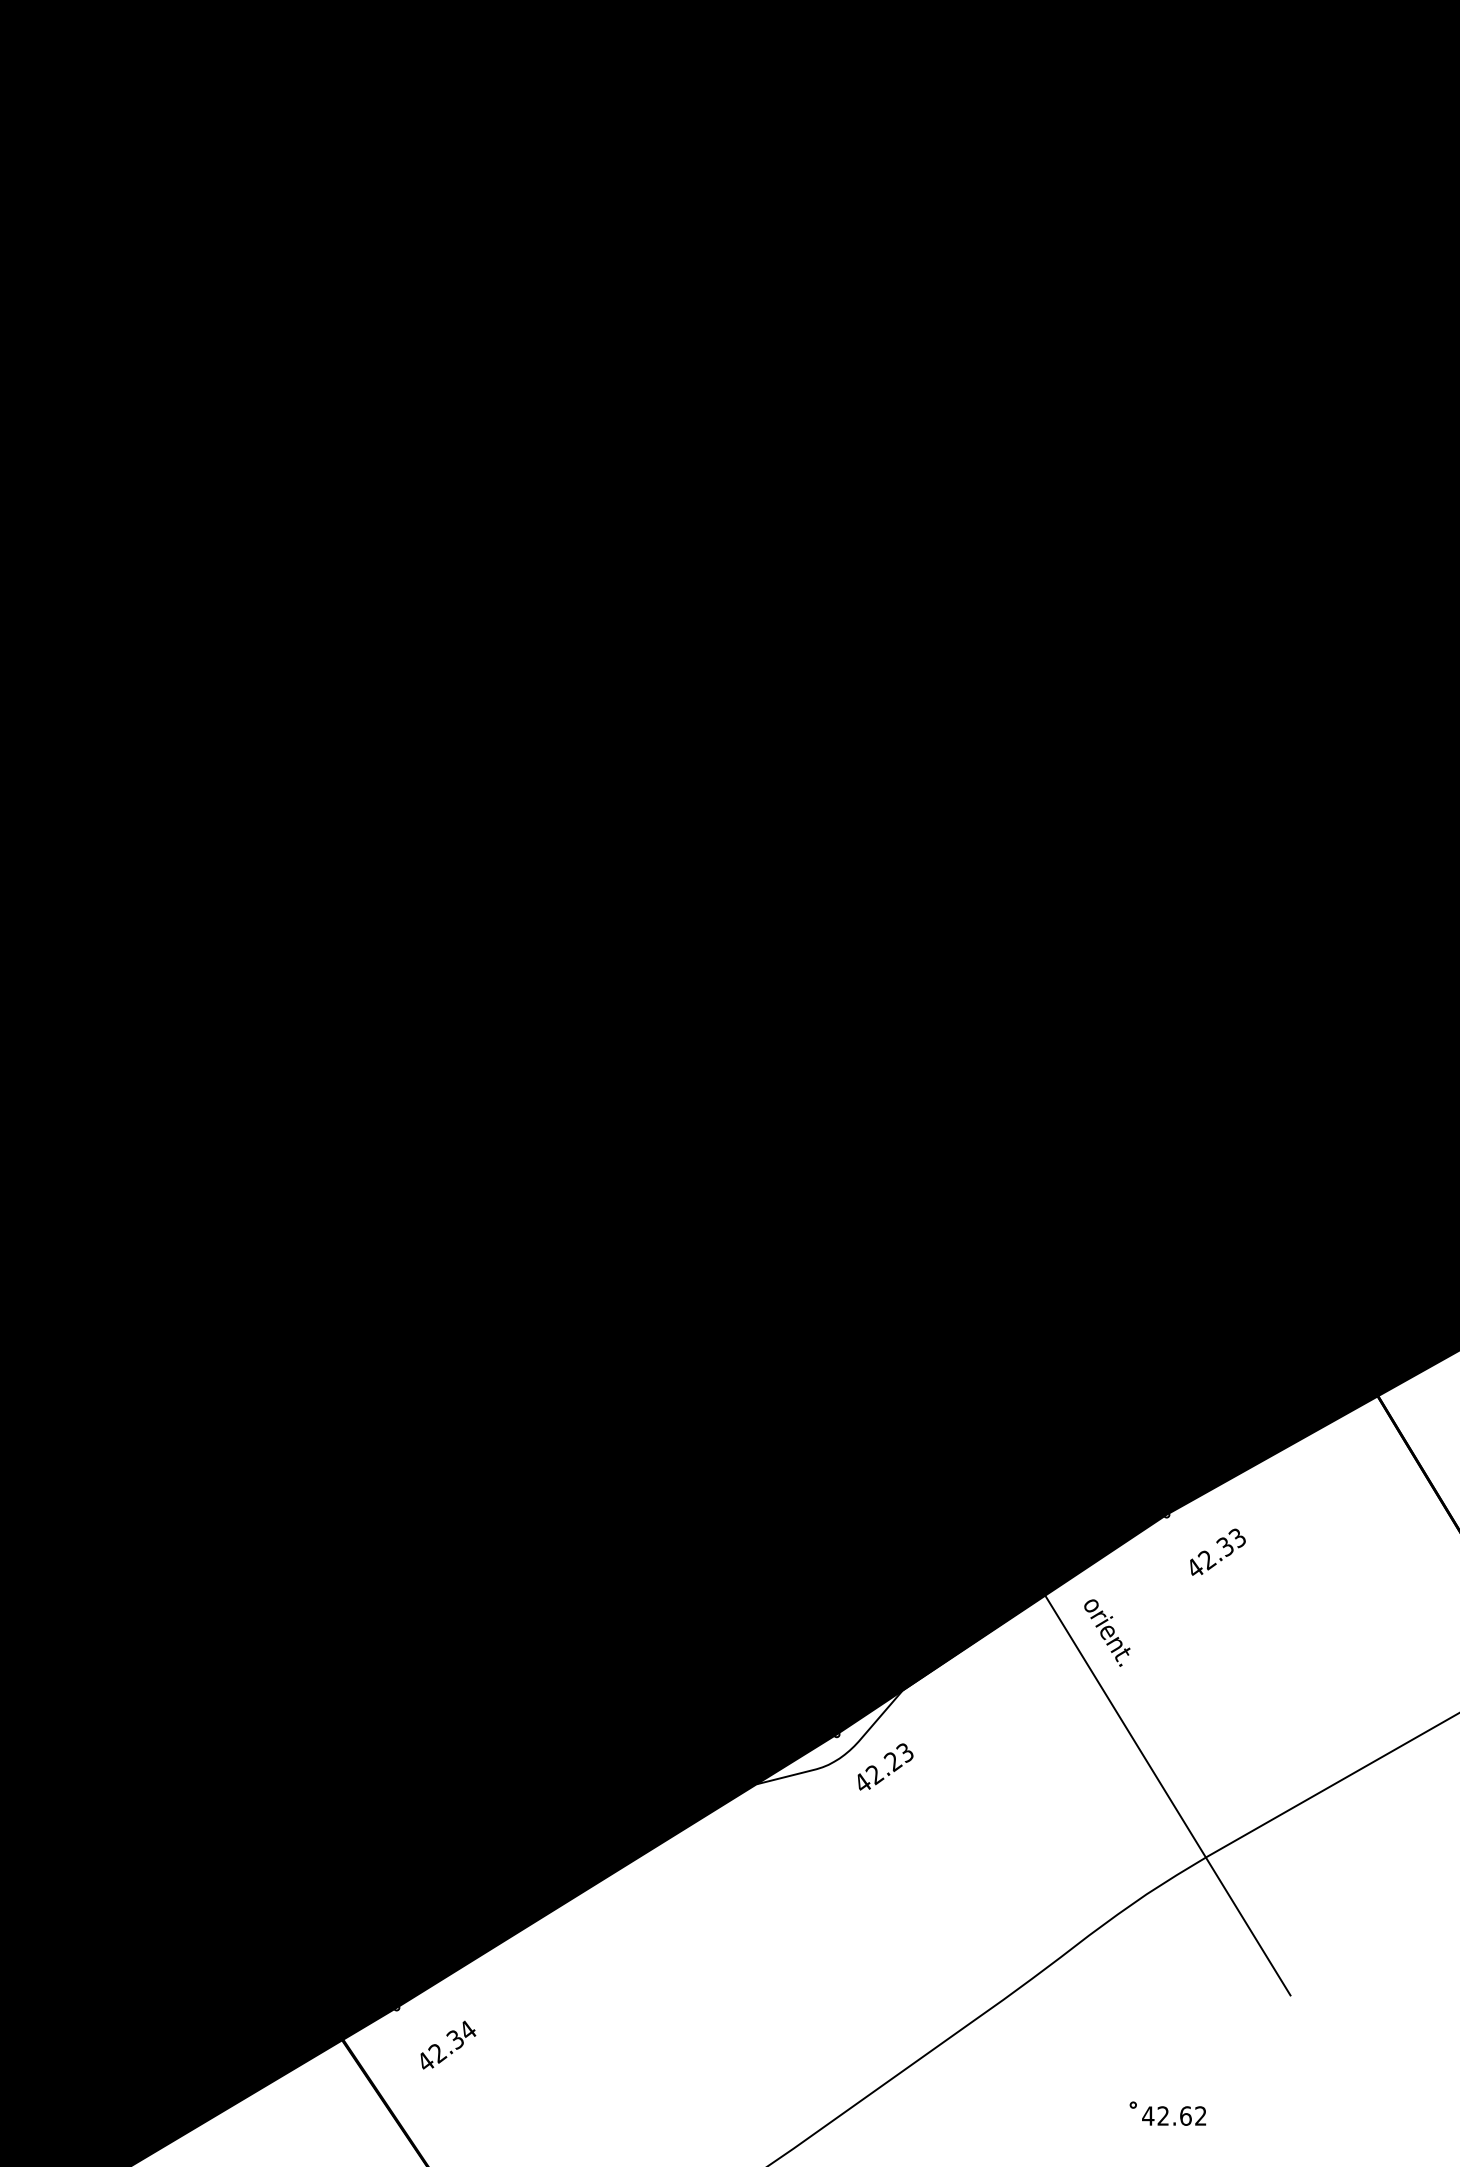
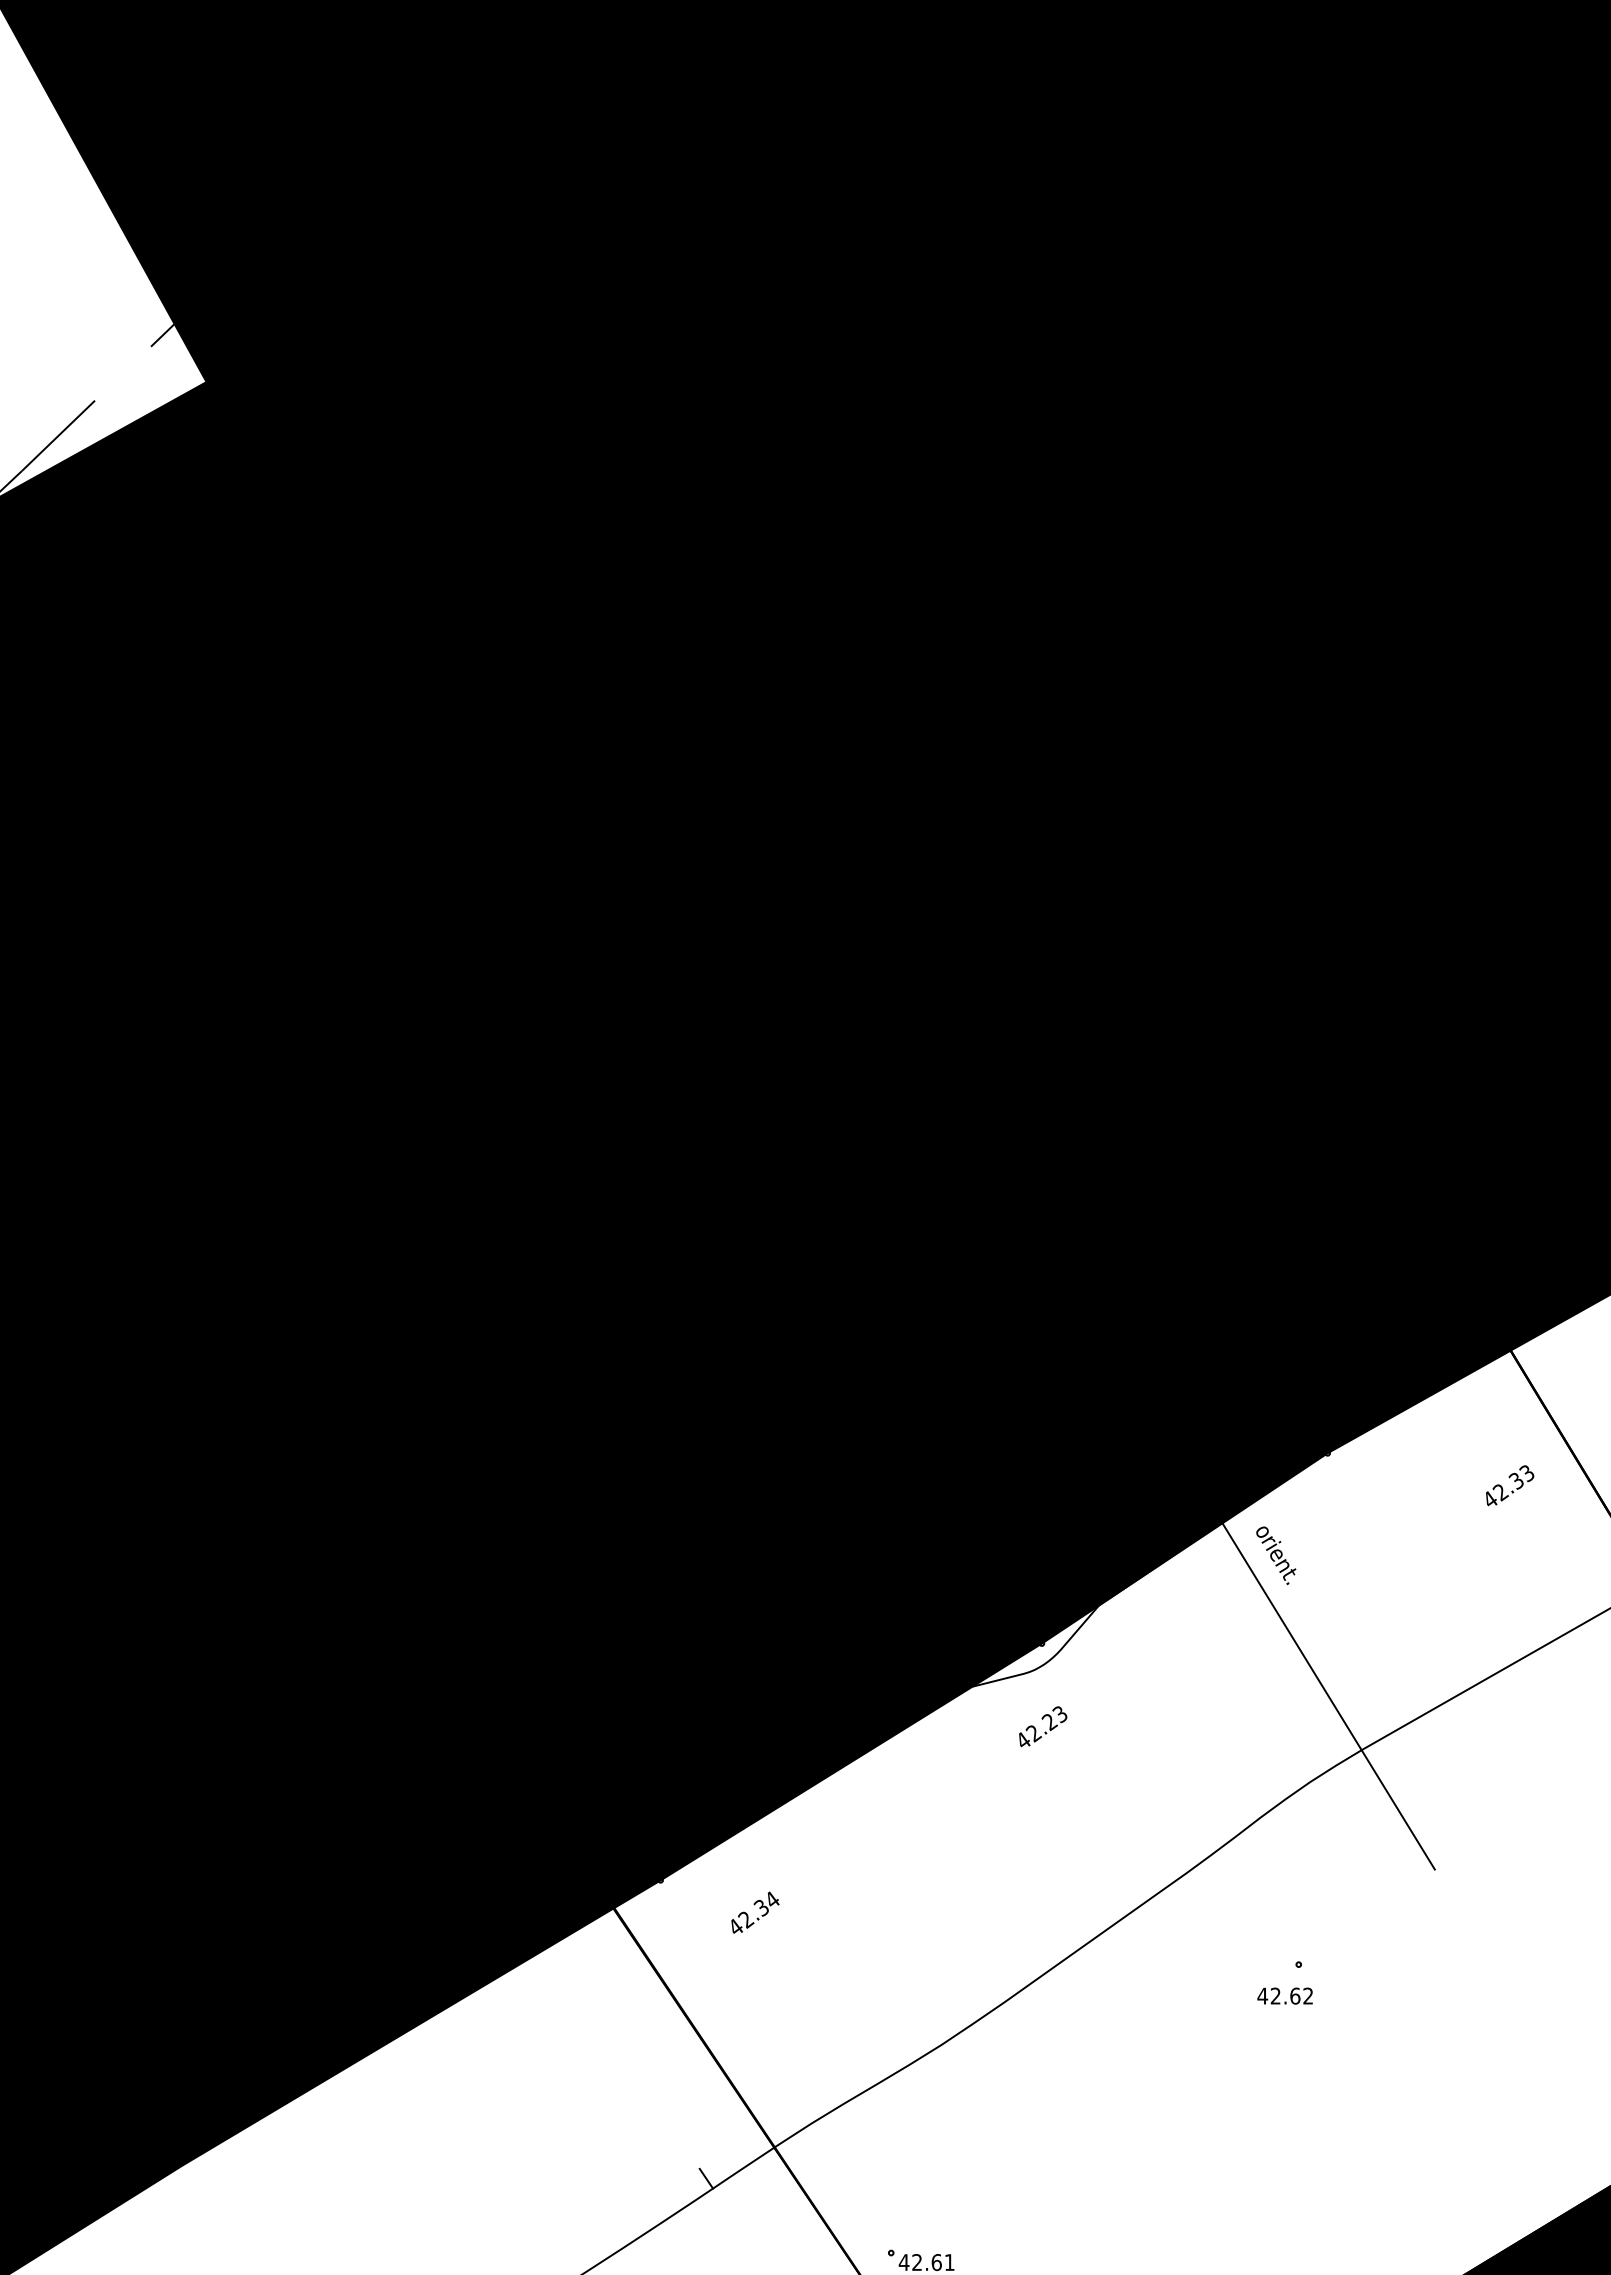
text: (1218, 1551) -> (1510, 1485), moved
text: (885, 1766) -> (1043, 1726), moved
text: (448, 2044) -> (755, 1912), moved
text: (1173, 2115) -> (1284, 1995), moved

